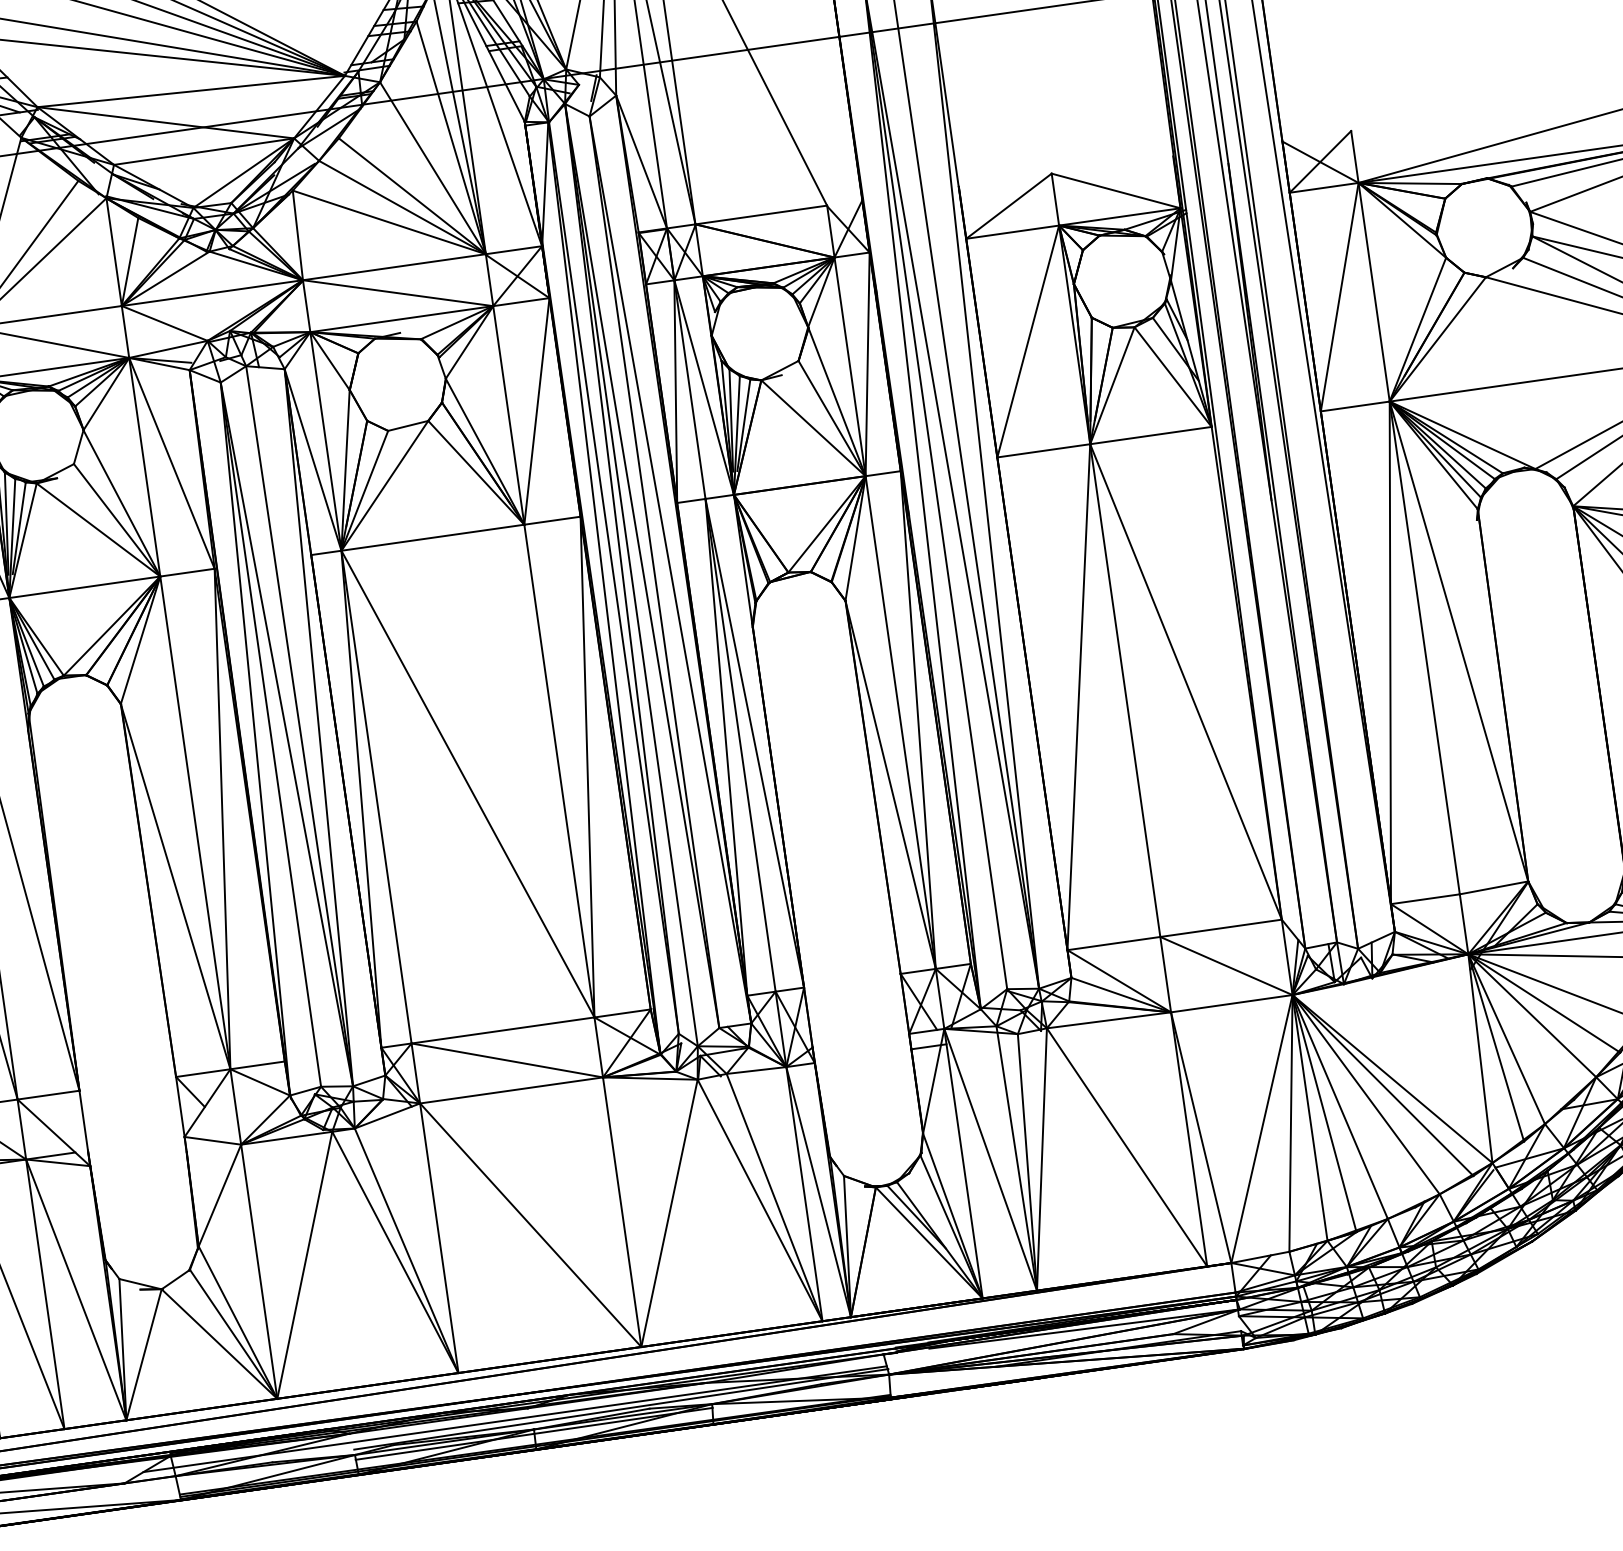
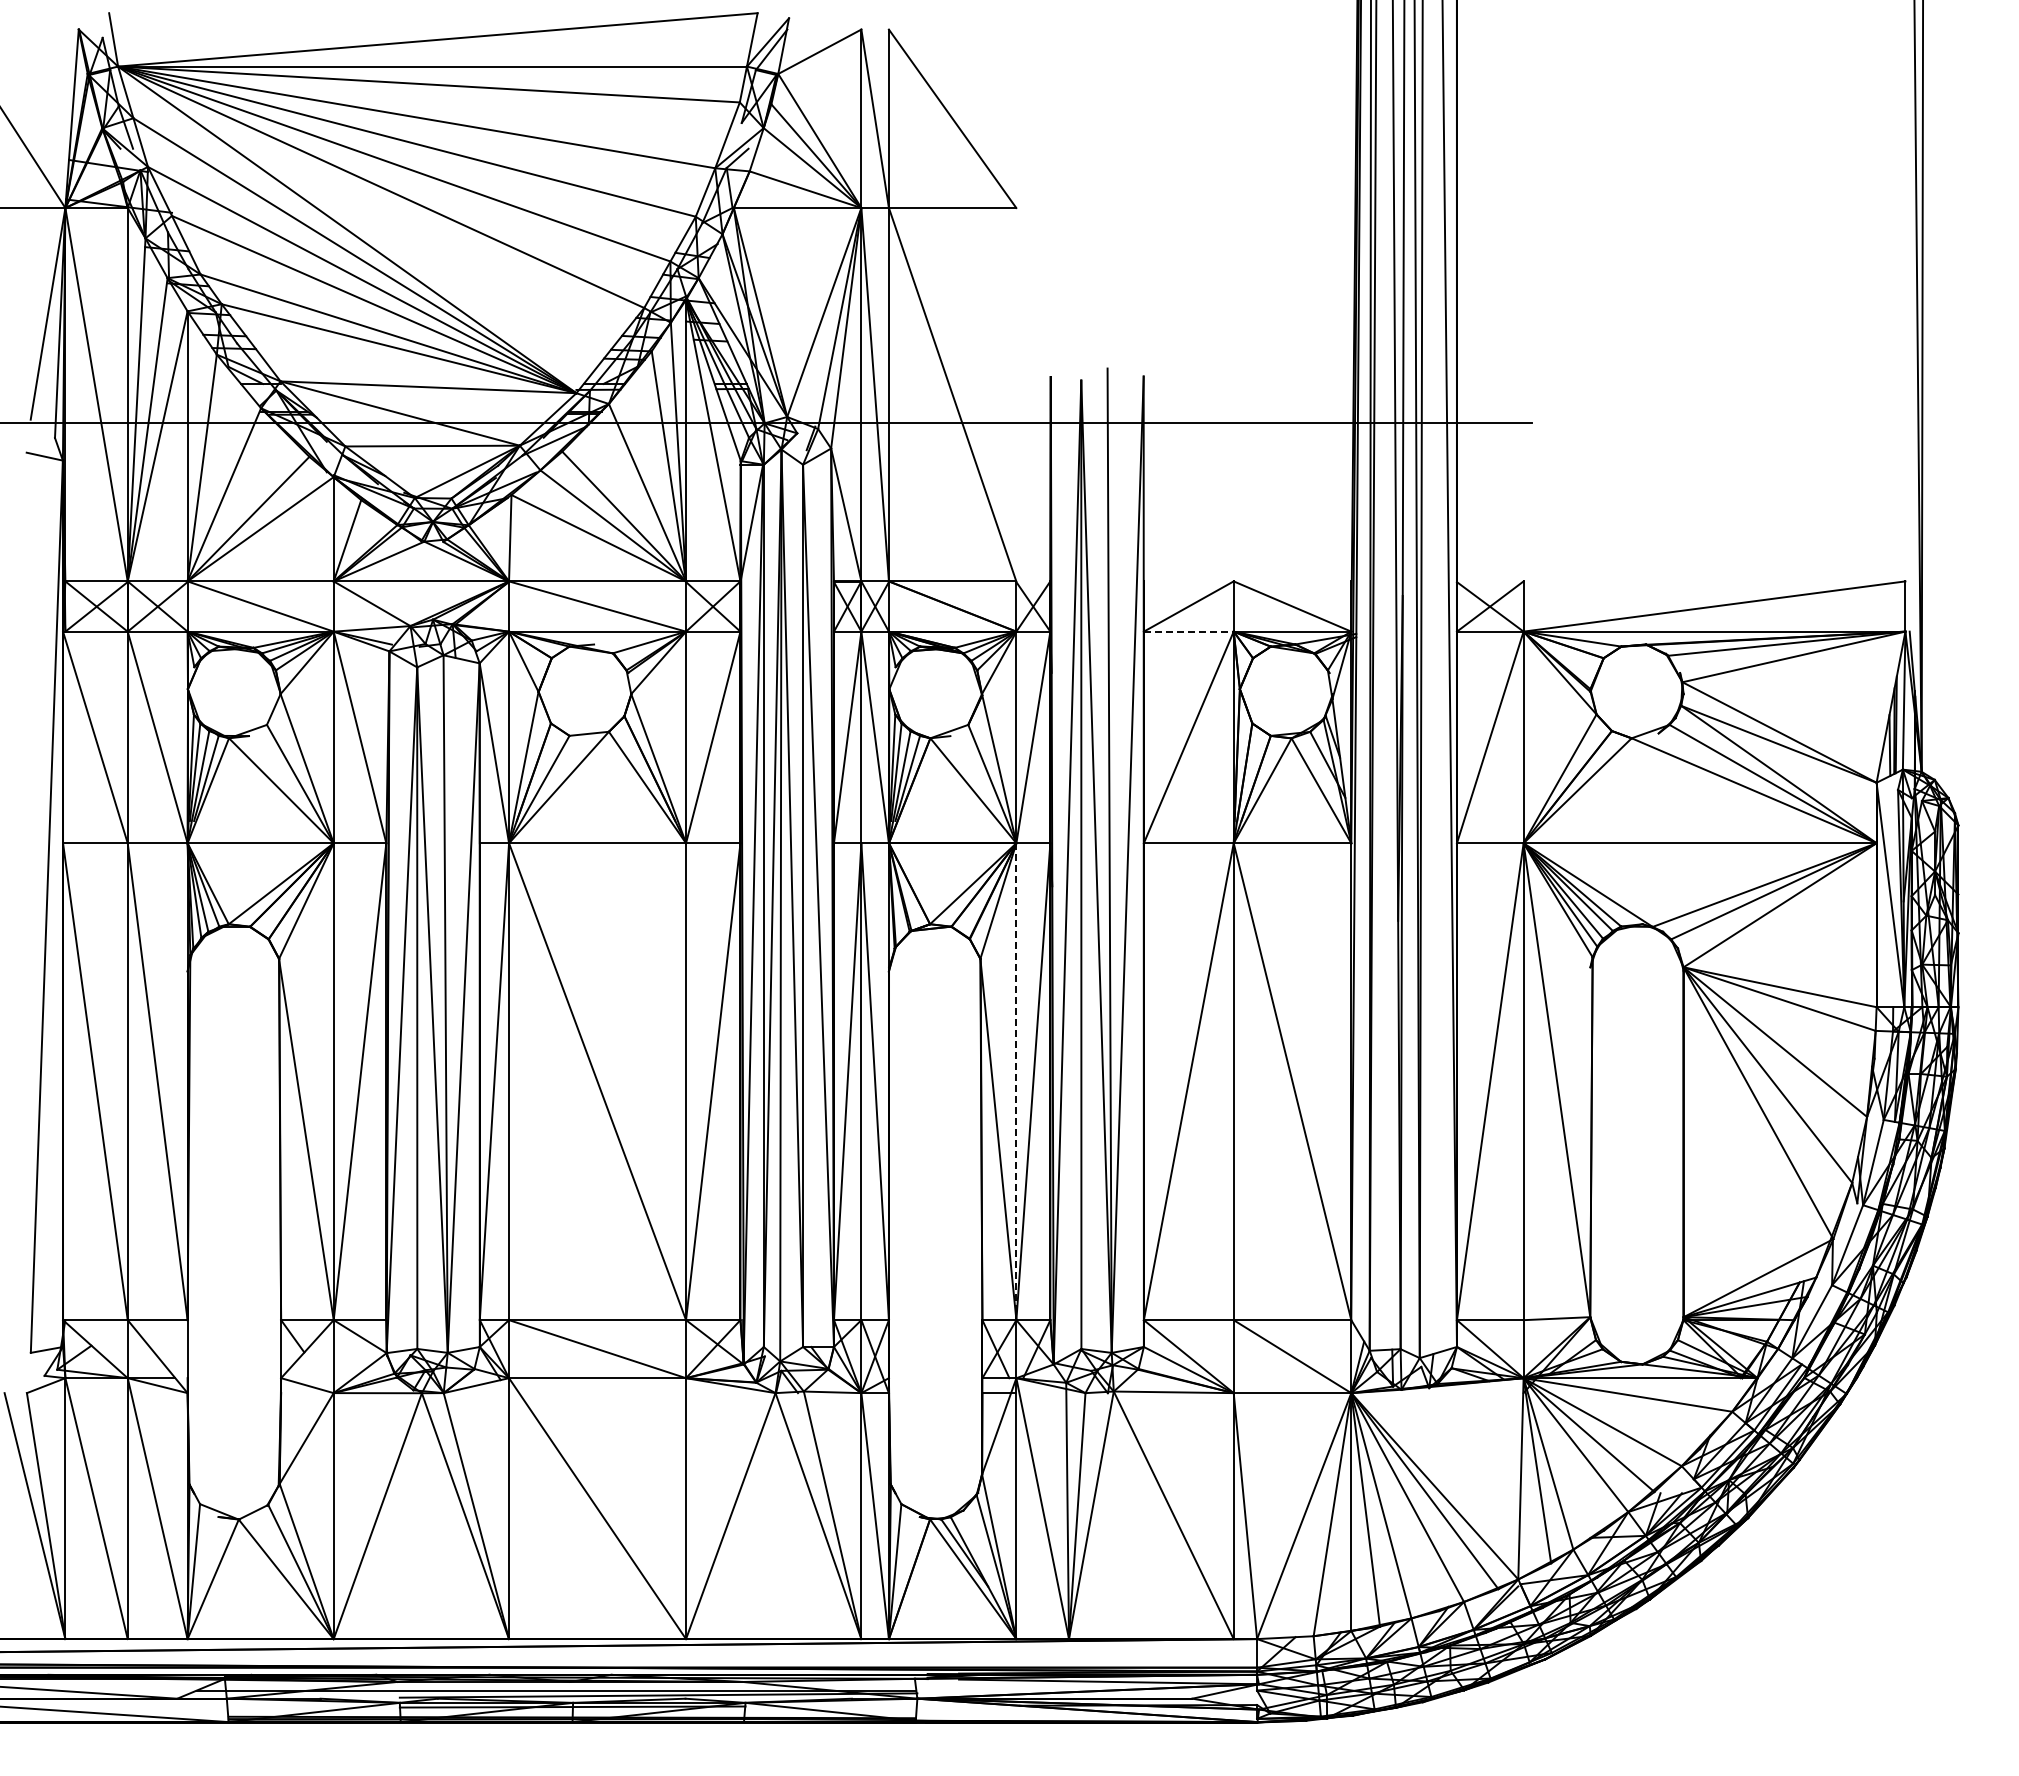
line: (1012, 232) -> (1188, 631), solid -> dashed
line: (900, 723) -> (1016, 1082), solid -> dashed

